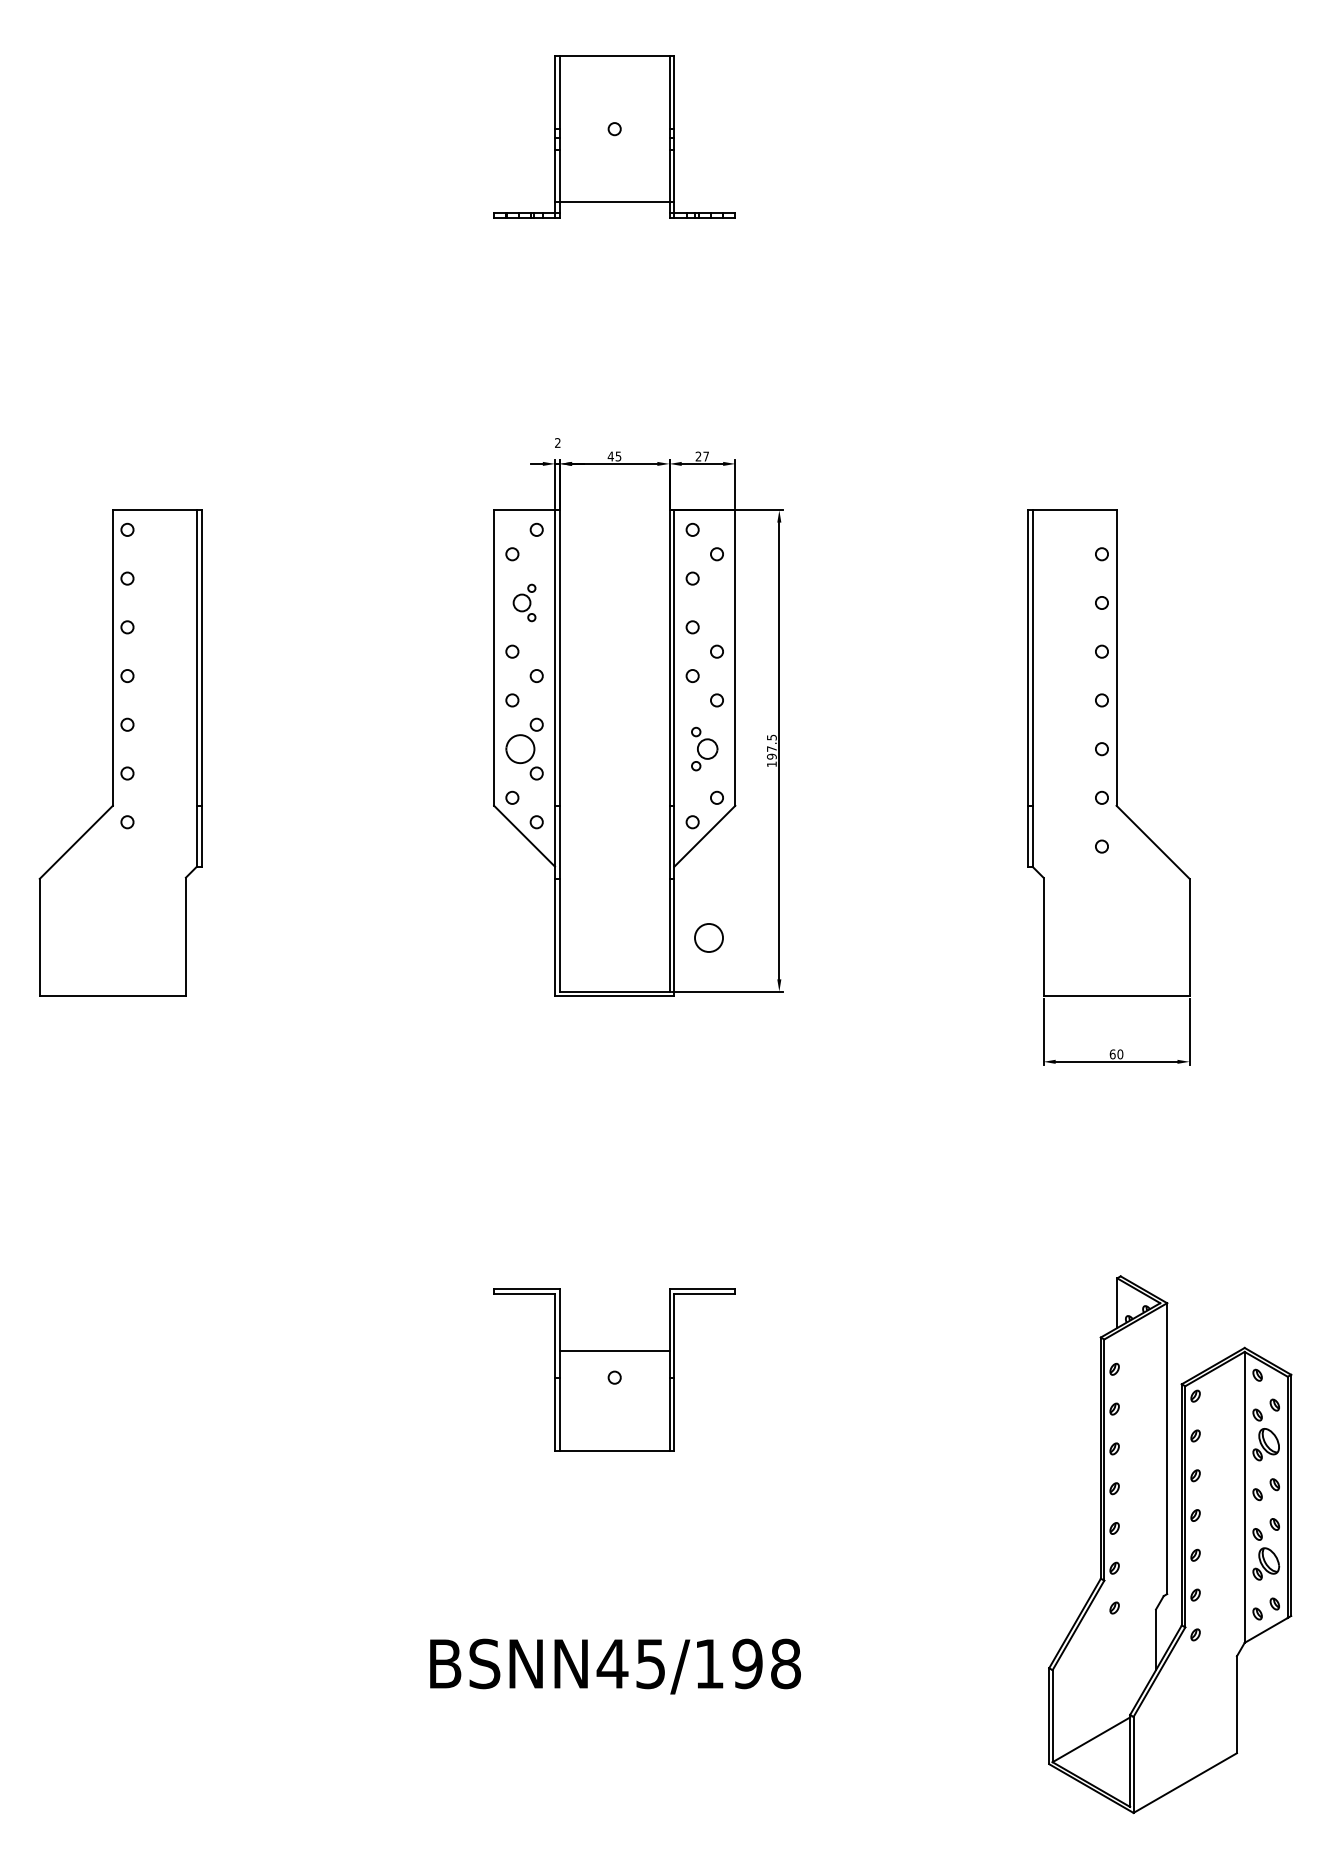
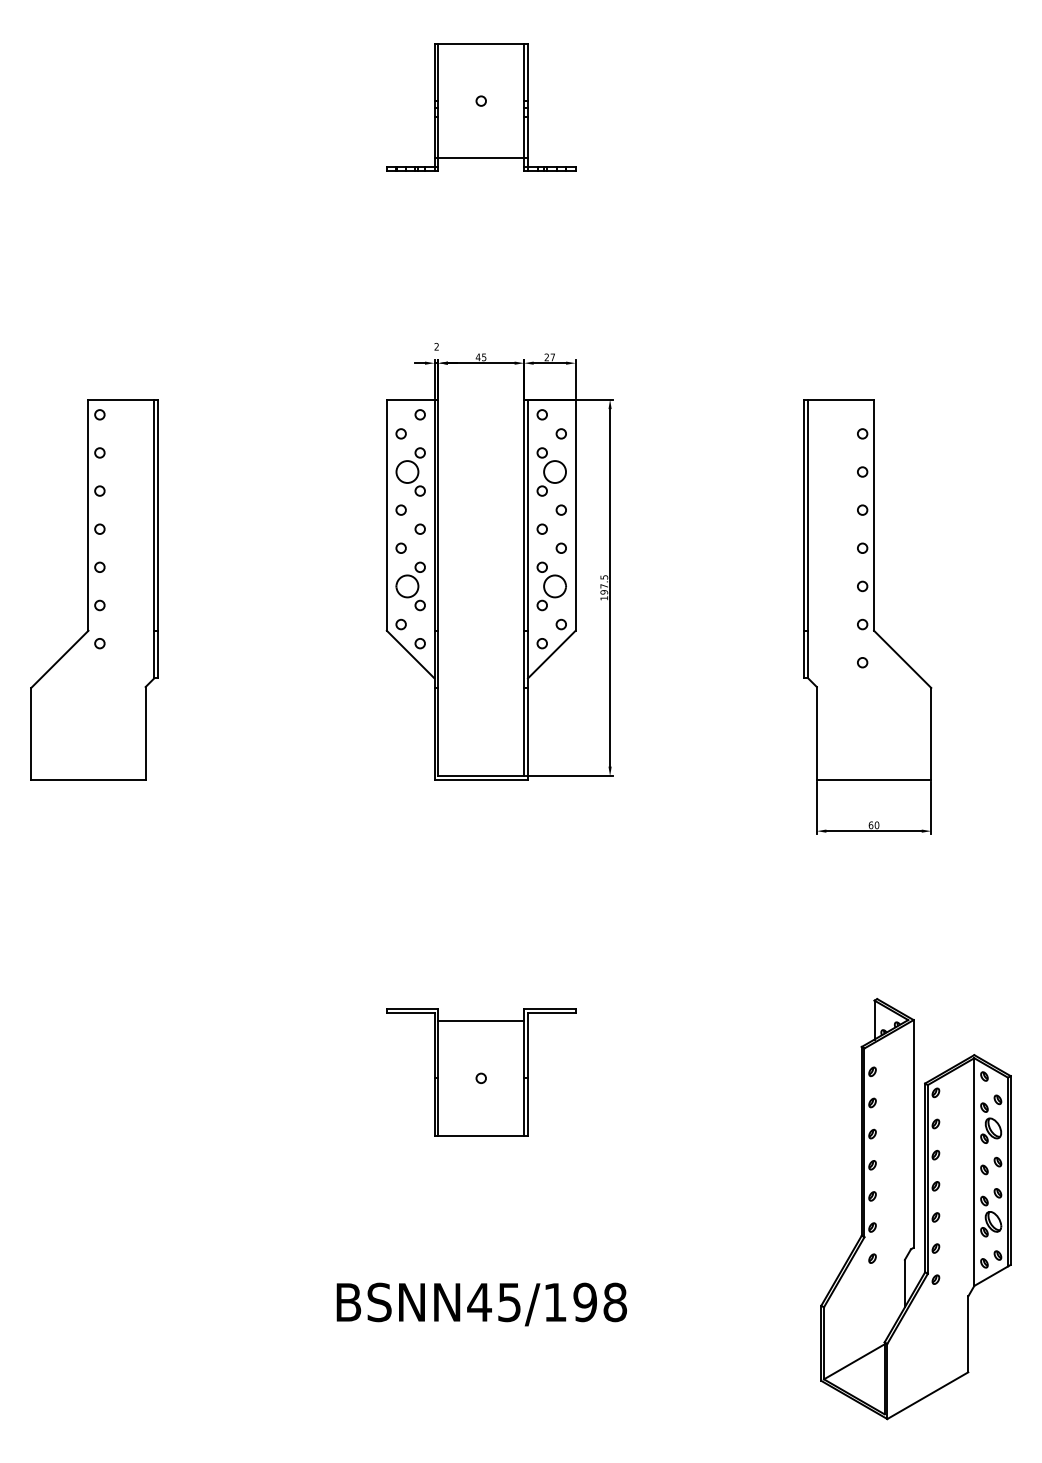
part: (524, 602) -> (410, 471), size x1.67
part: (704, 748) -> (551, 585), size x1.43
circle: (708, 937) -> (554, 471), moved
line: (614, 1350) -> (481, 1021), moved

